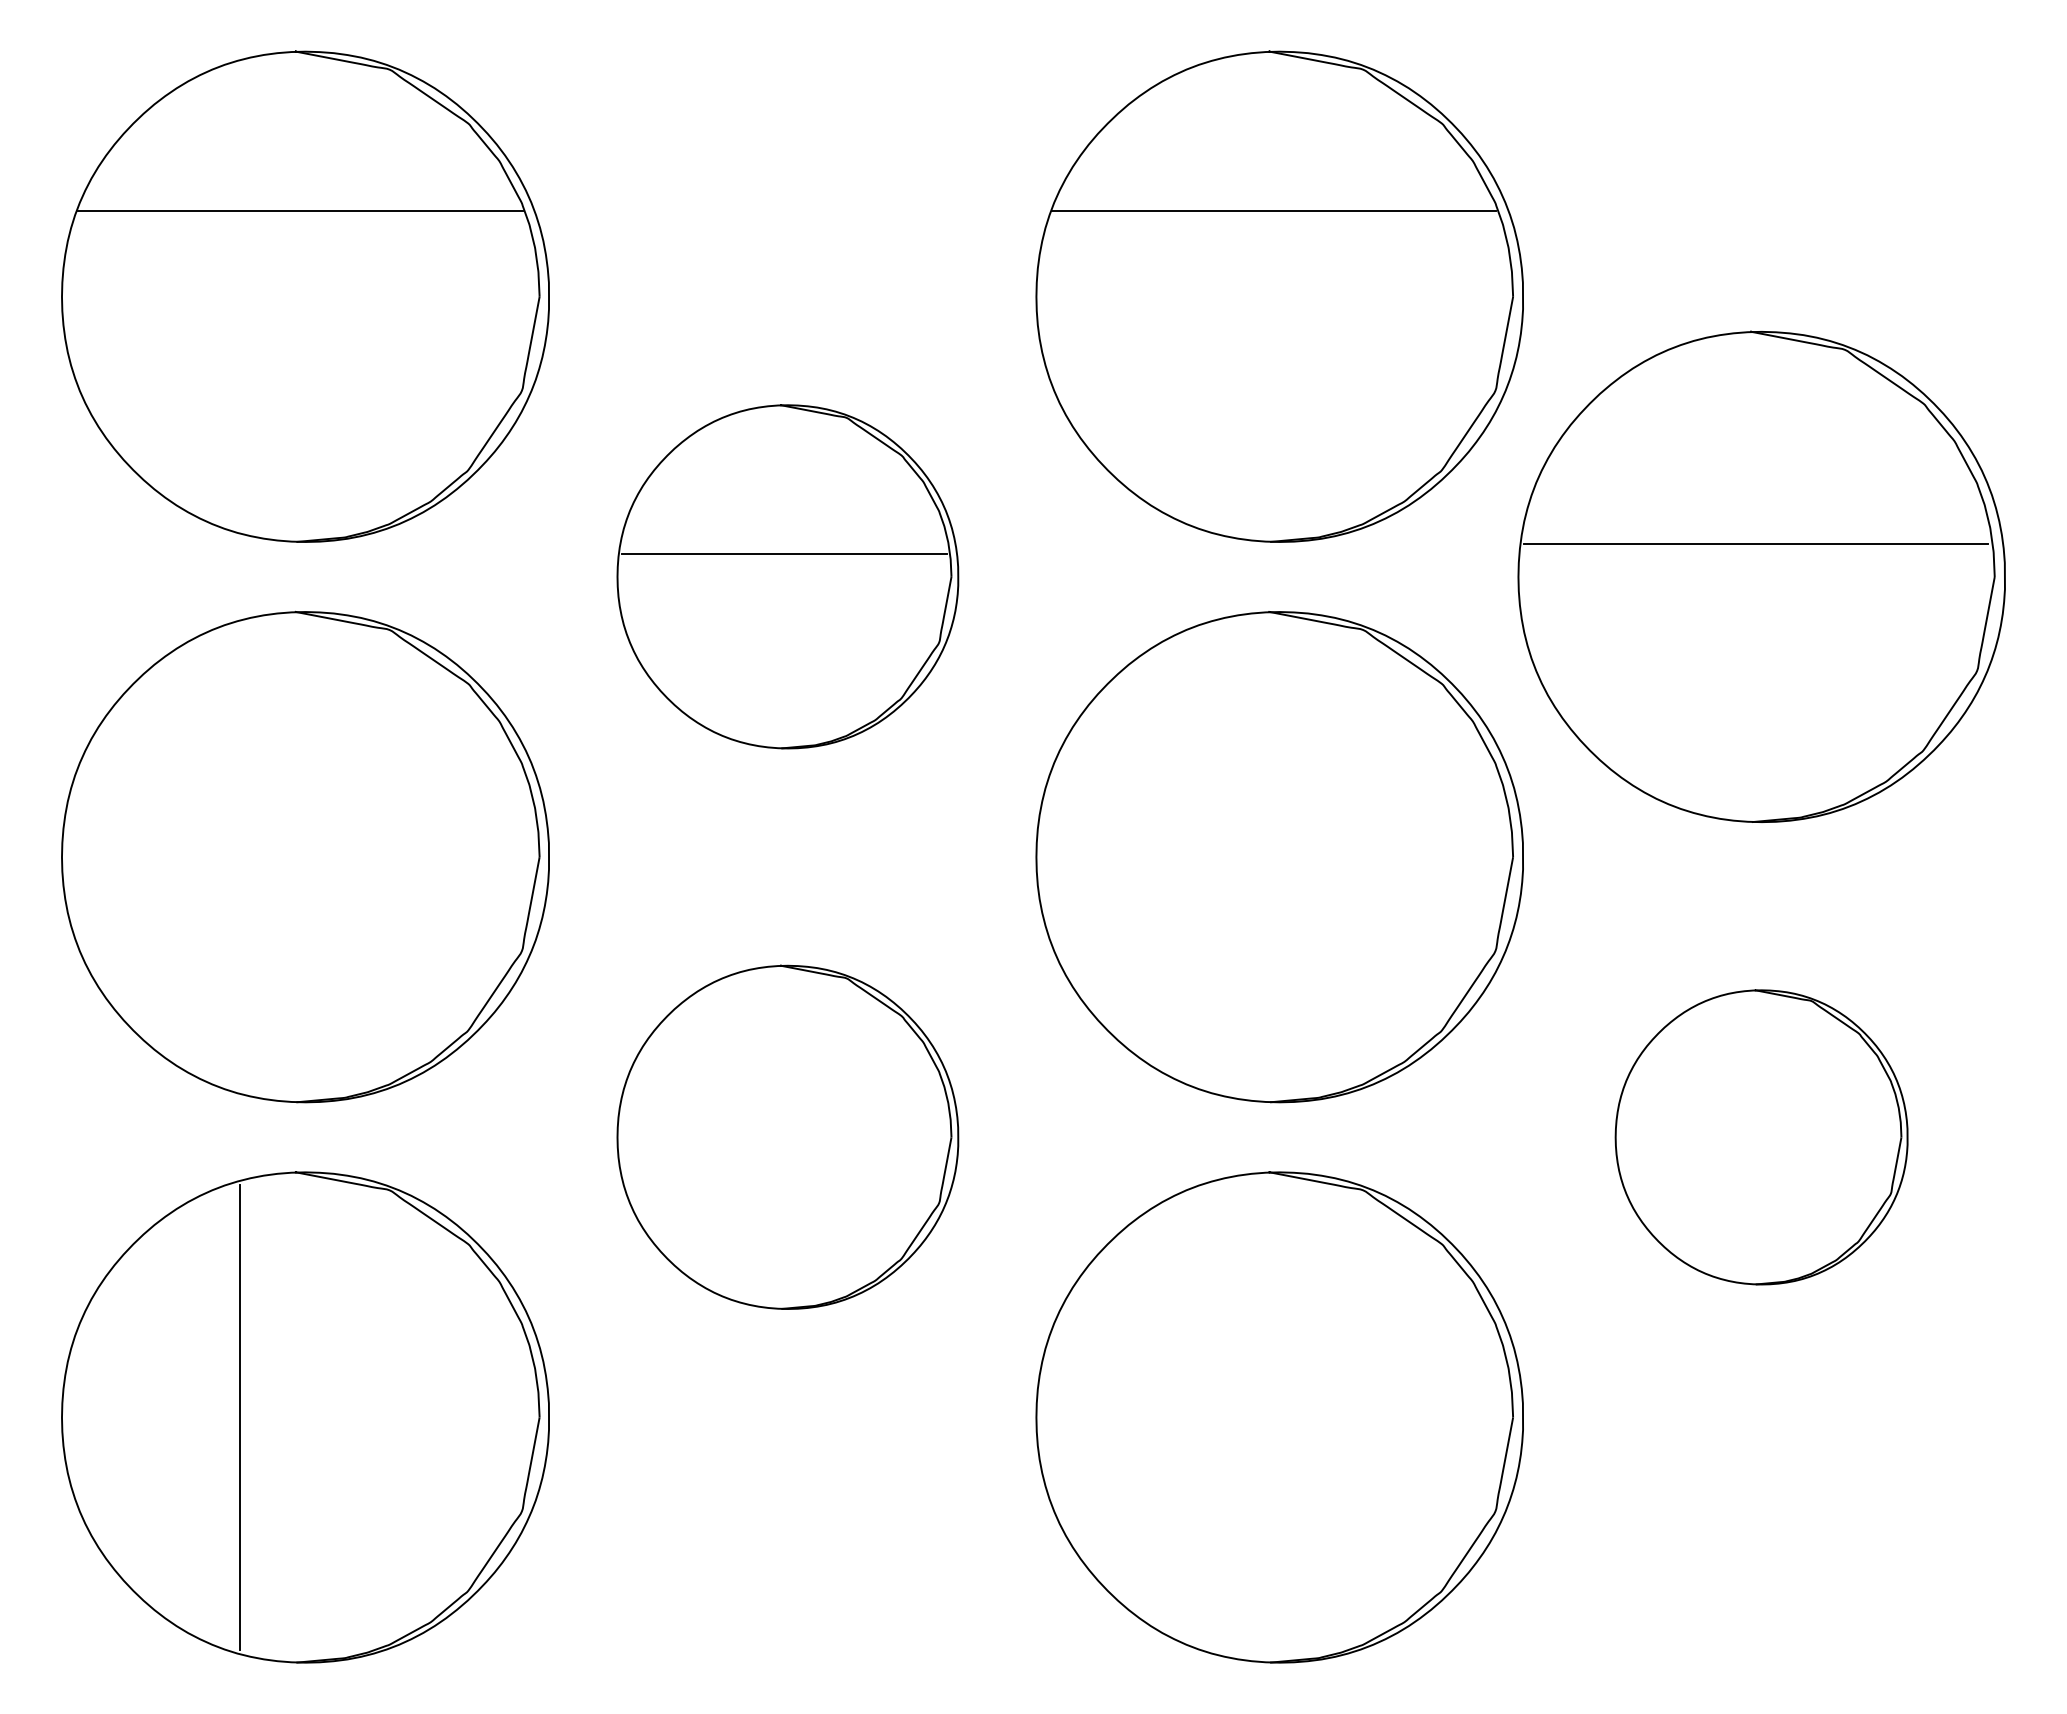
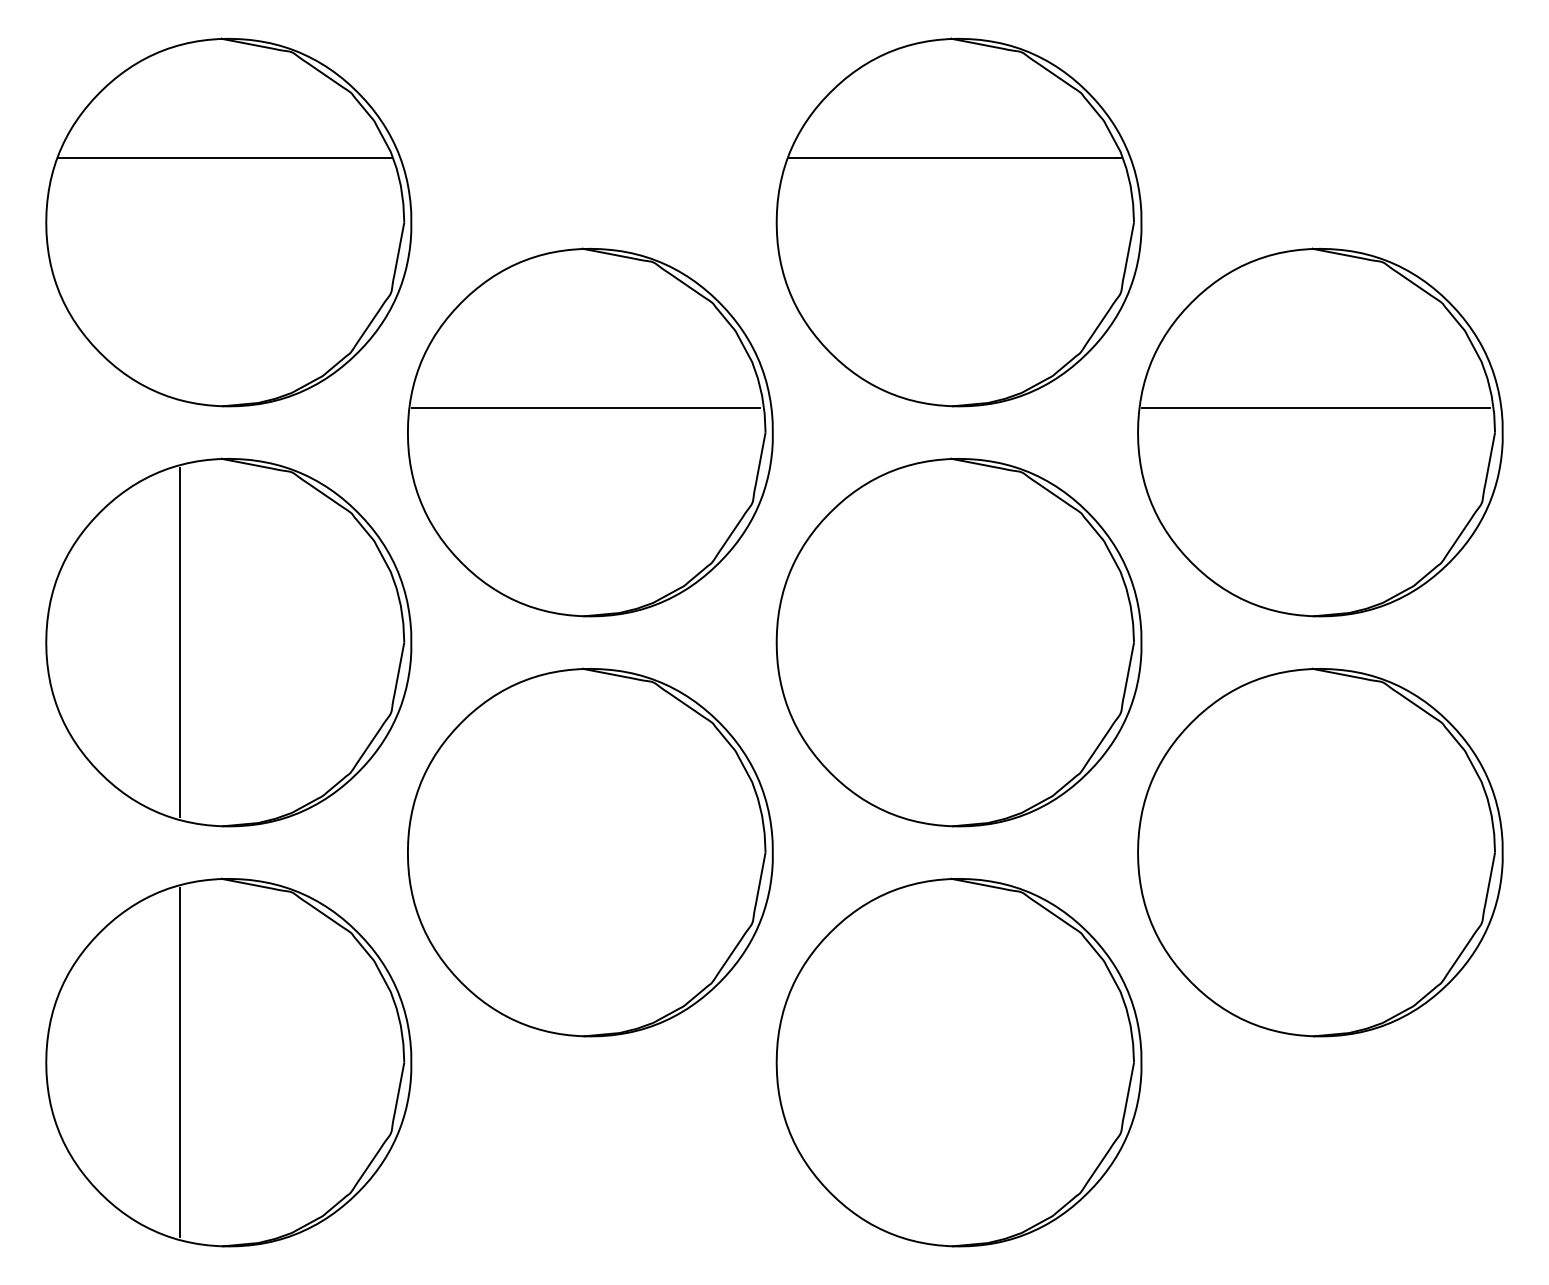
part: (787, 576) -> (590, 432), size x1.43
line: (240, 856) -> (180, 642), added
part: (787, 1137) -> (590, 852), size x1.43
part: (1761, 1137) -> (1320, 852), size x1.67

